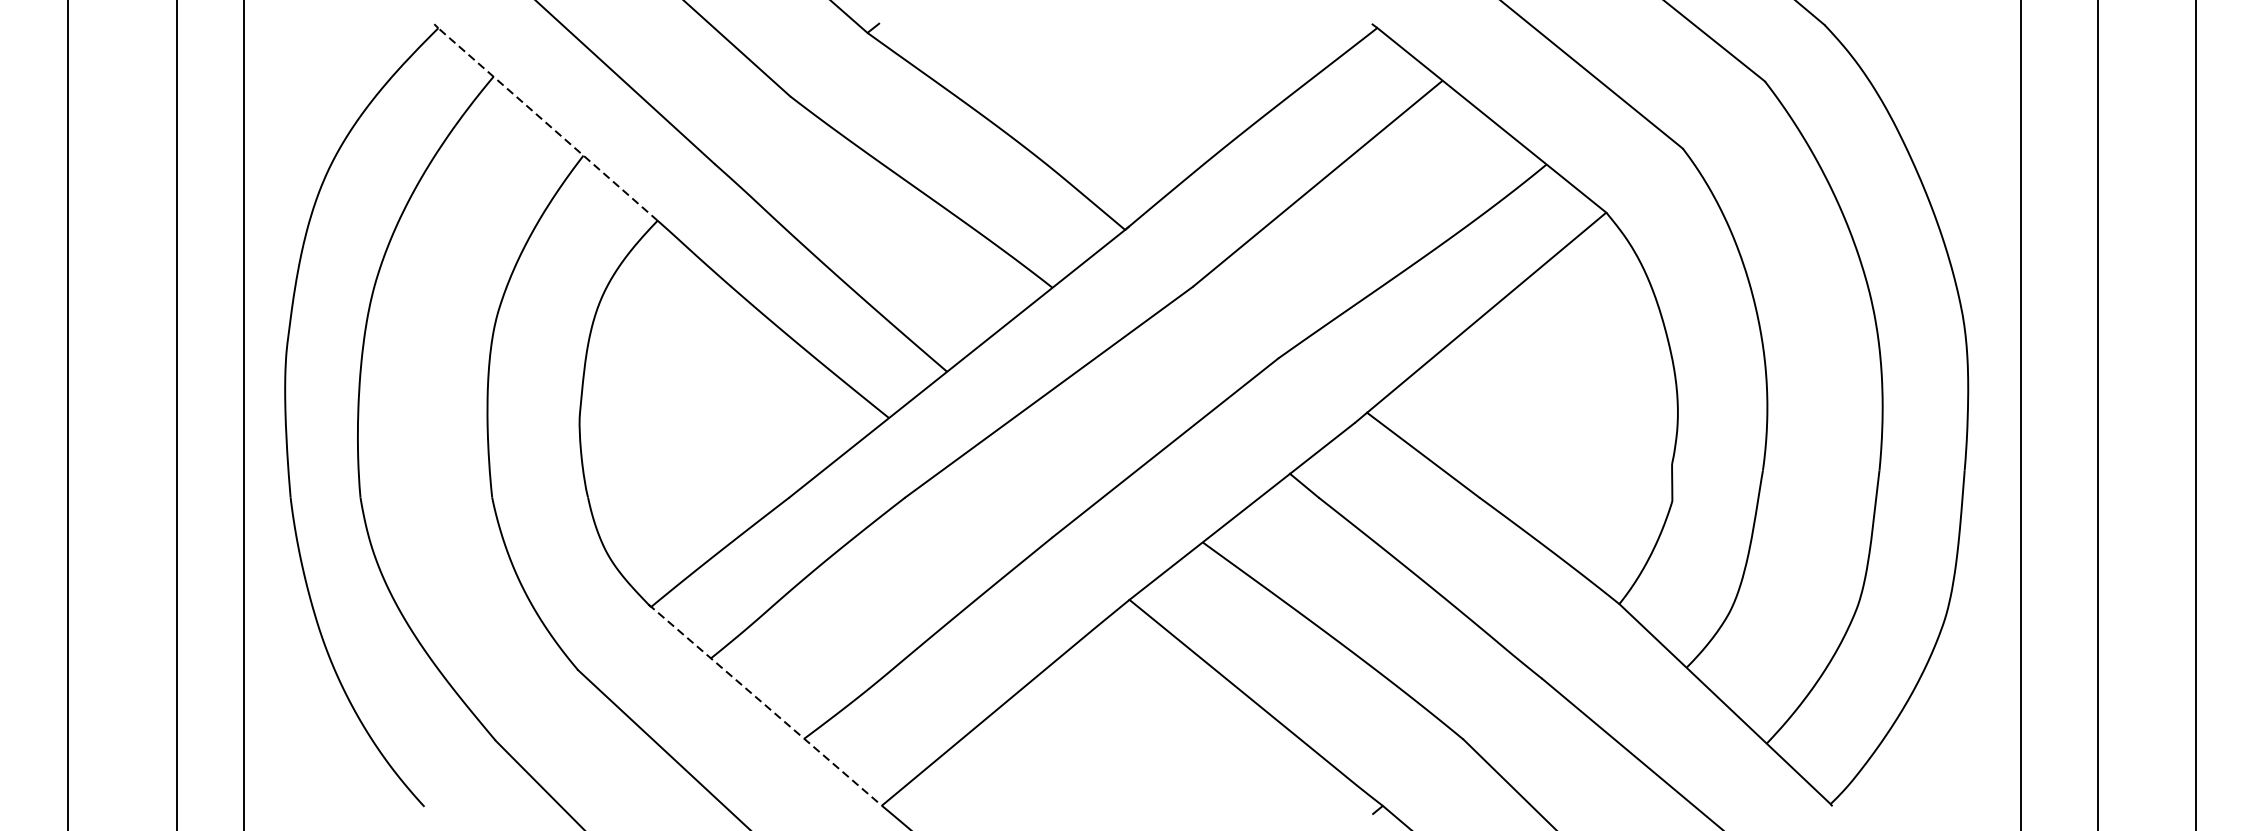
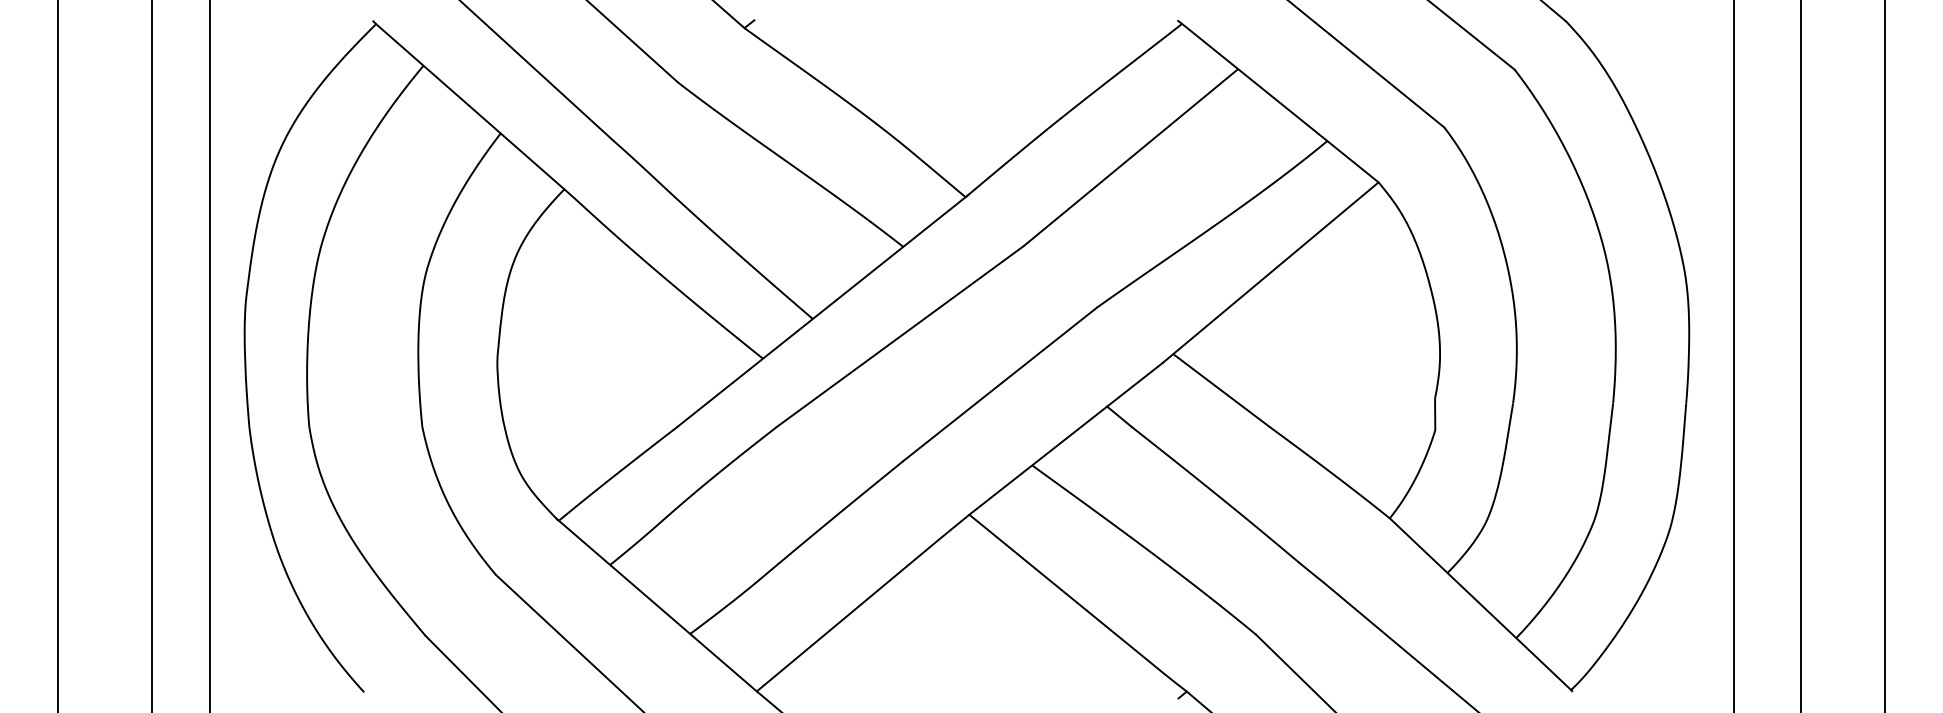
line: (547, 124) -> (469, 106), dashed -> solid
line: (766, 705) -> (657, 605), dashed -> solid

